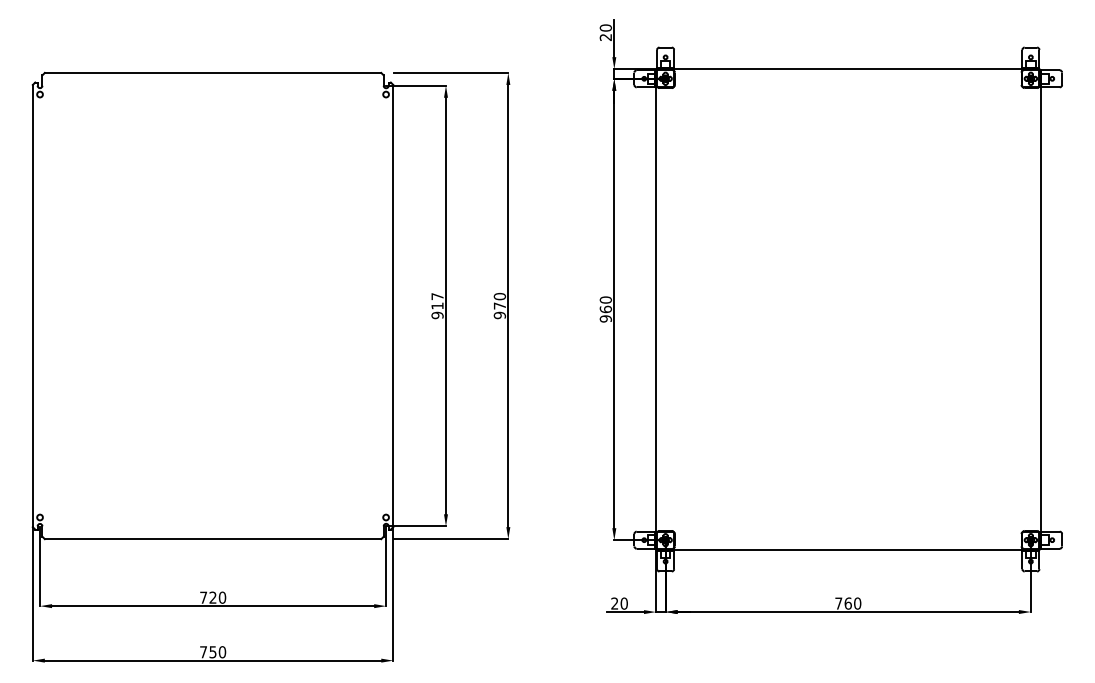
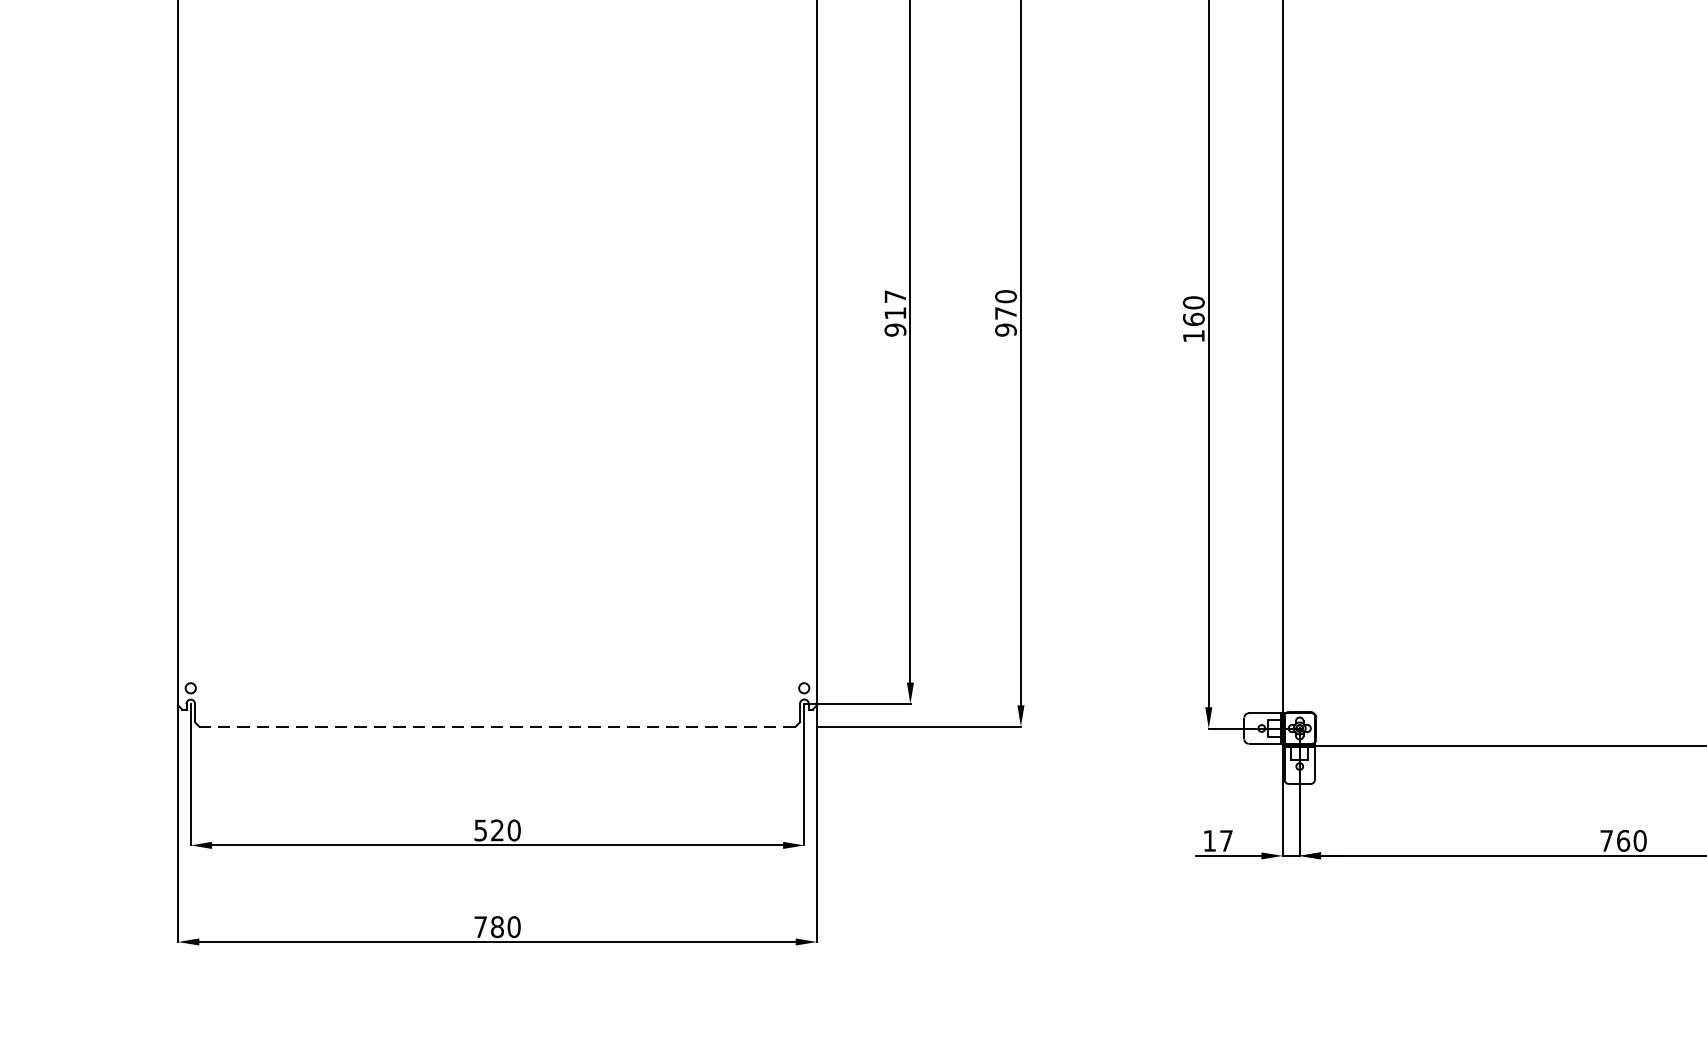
text: (605, 318) -> (1193, 335), 960 -> 160
line: (212, 539) -> (496, 727), solid -> dashed
text: (203, 597) -> (480, 830), 720 -> 520
text: (619, 603) -> (1217, 840), 20 -> 17
text: (212, 652) -> (496, 927), 750 -> 780

